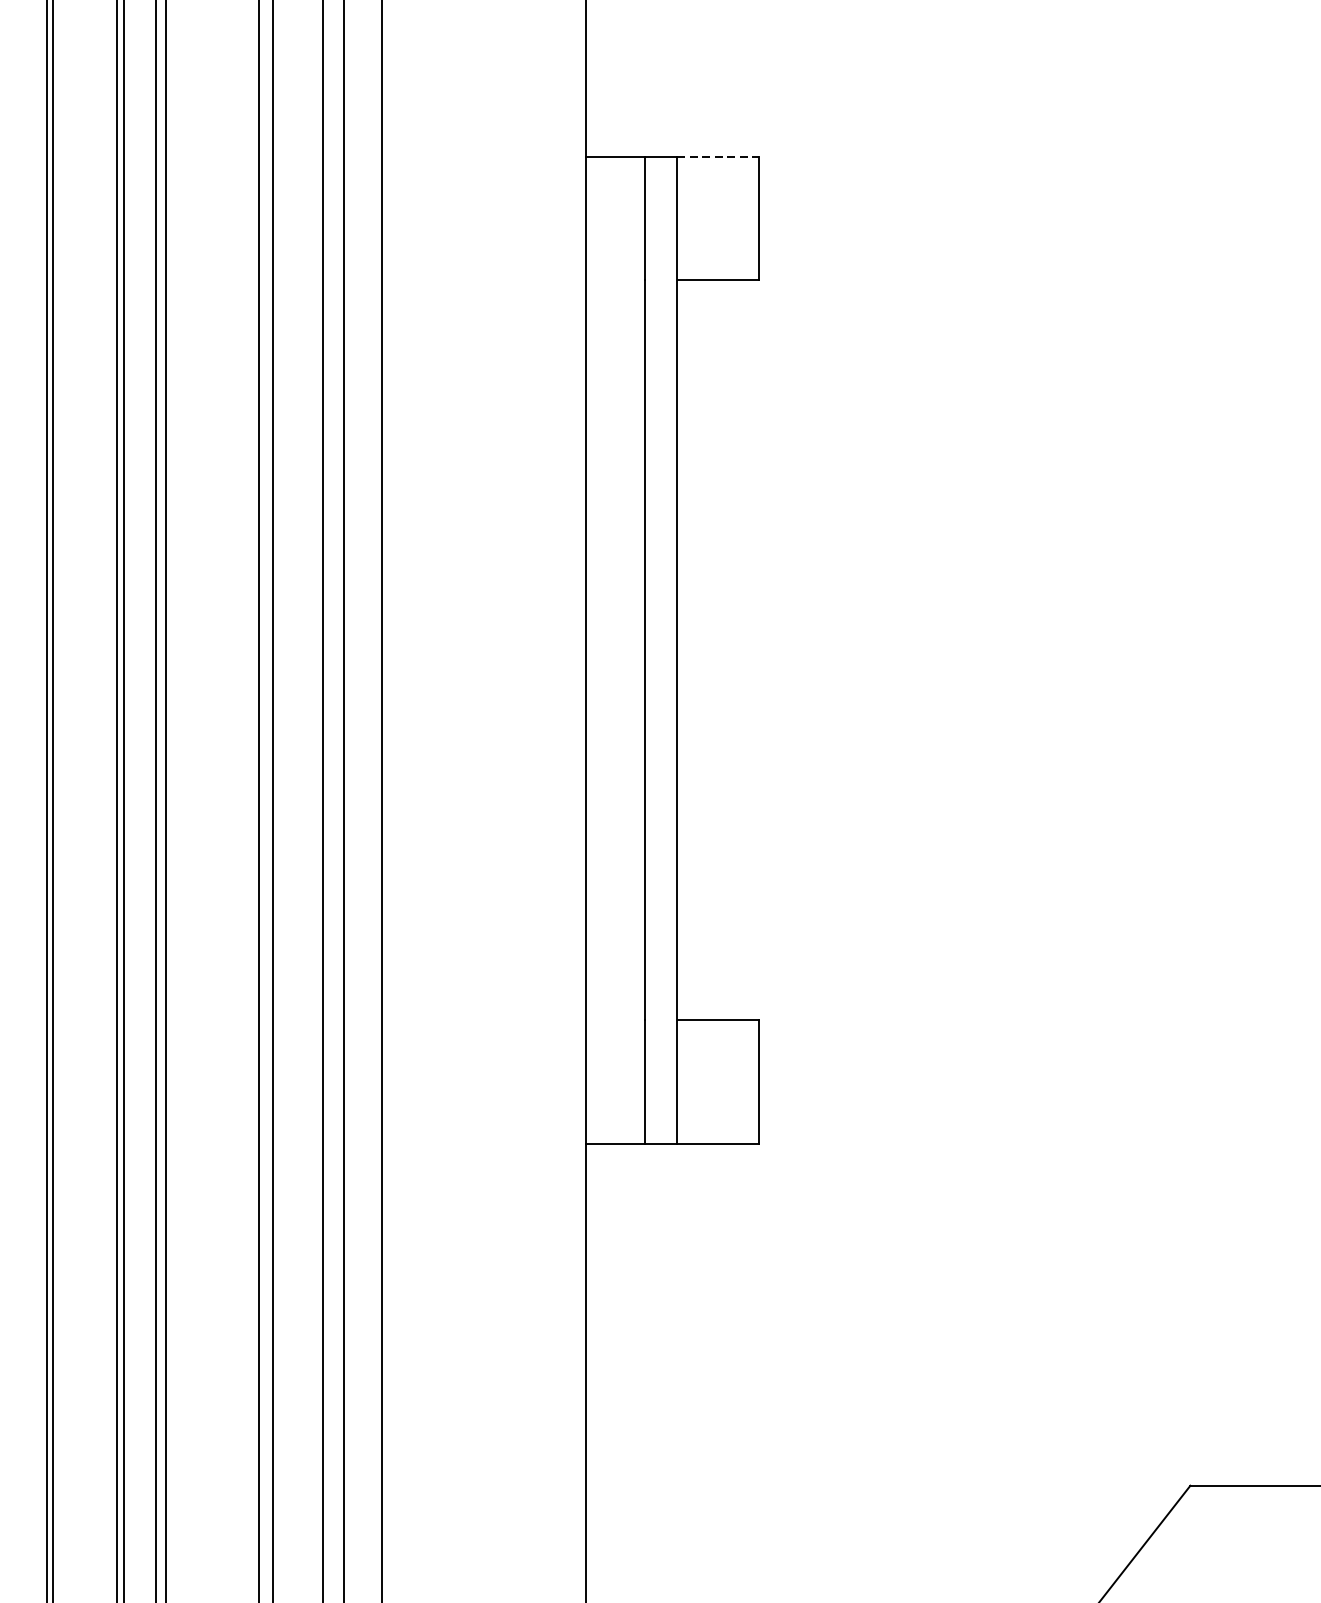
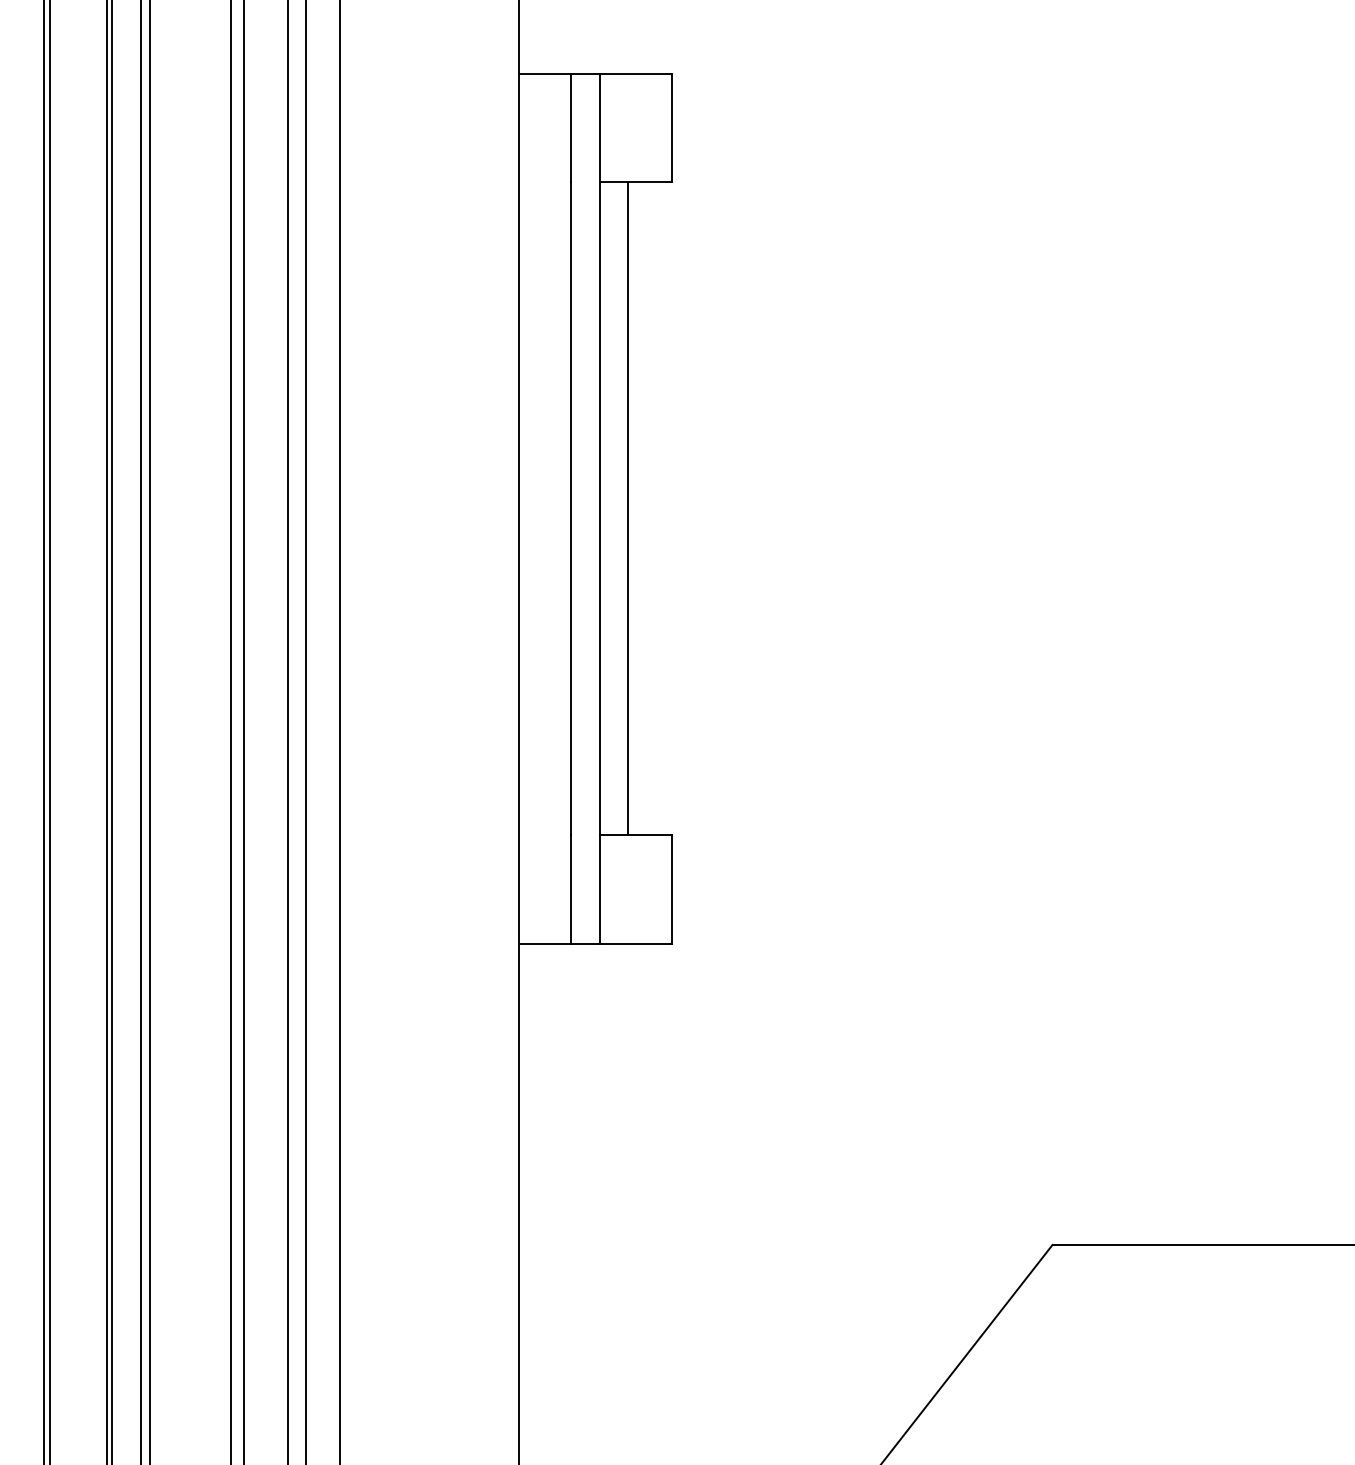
line: (718, 156) -> (636, 73), dashed -> solid
line: (709, 650) -> (628, 508), added

